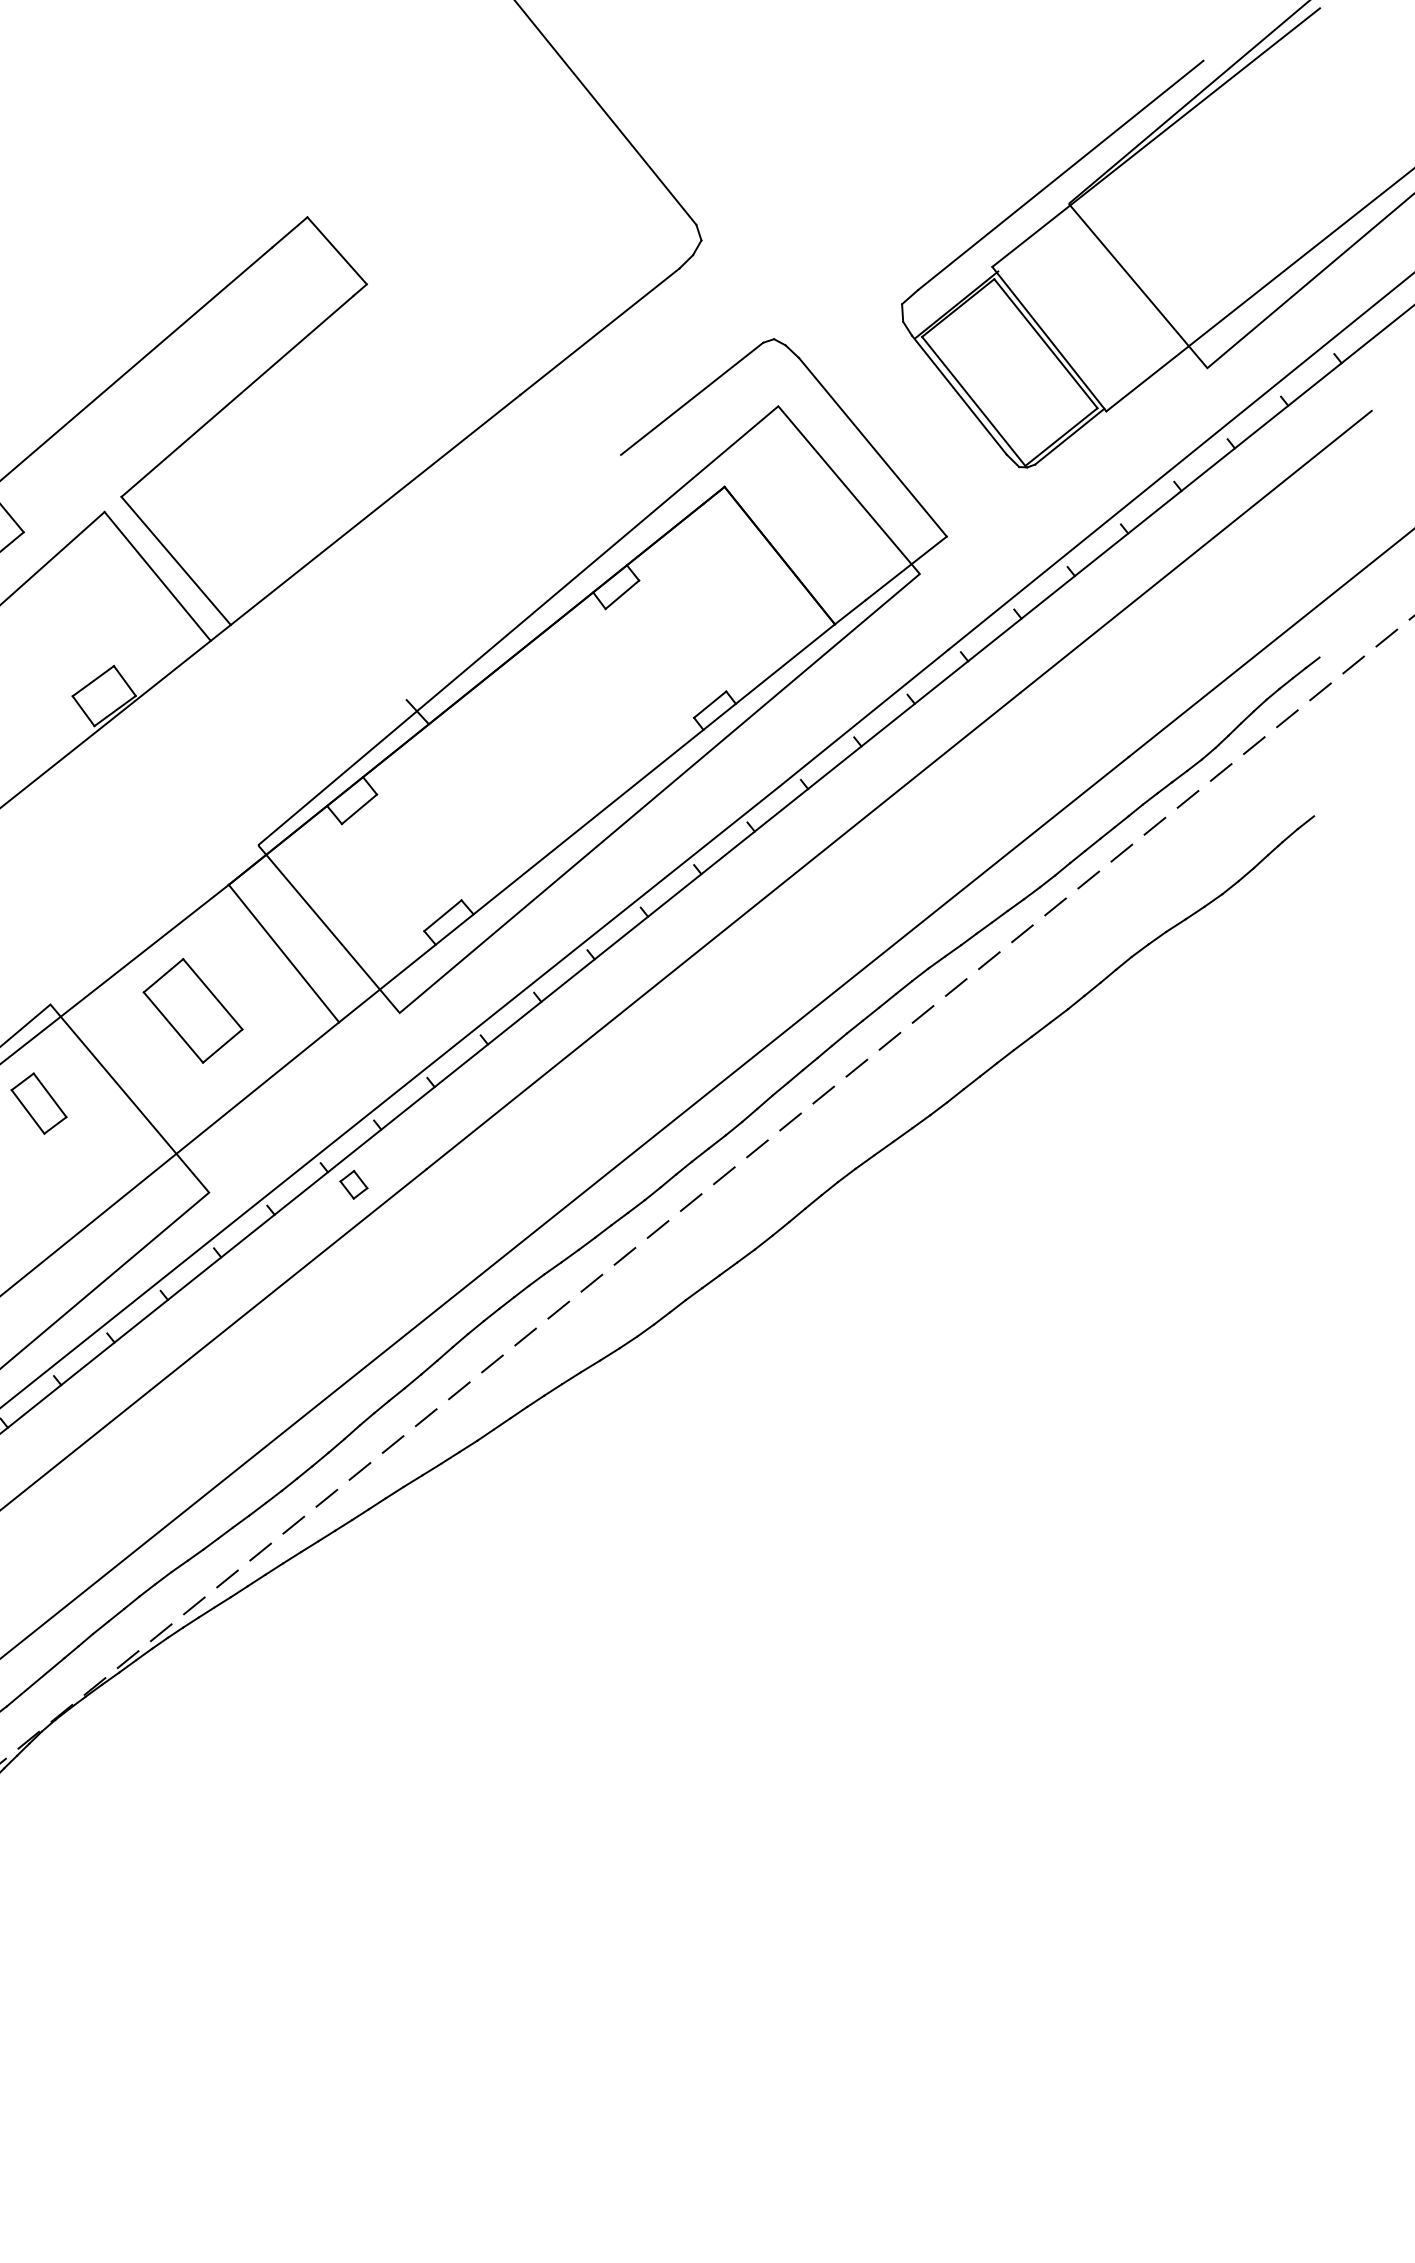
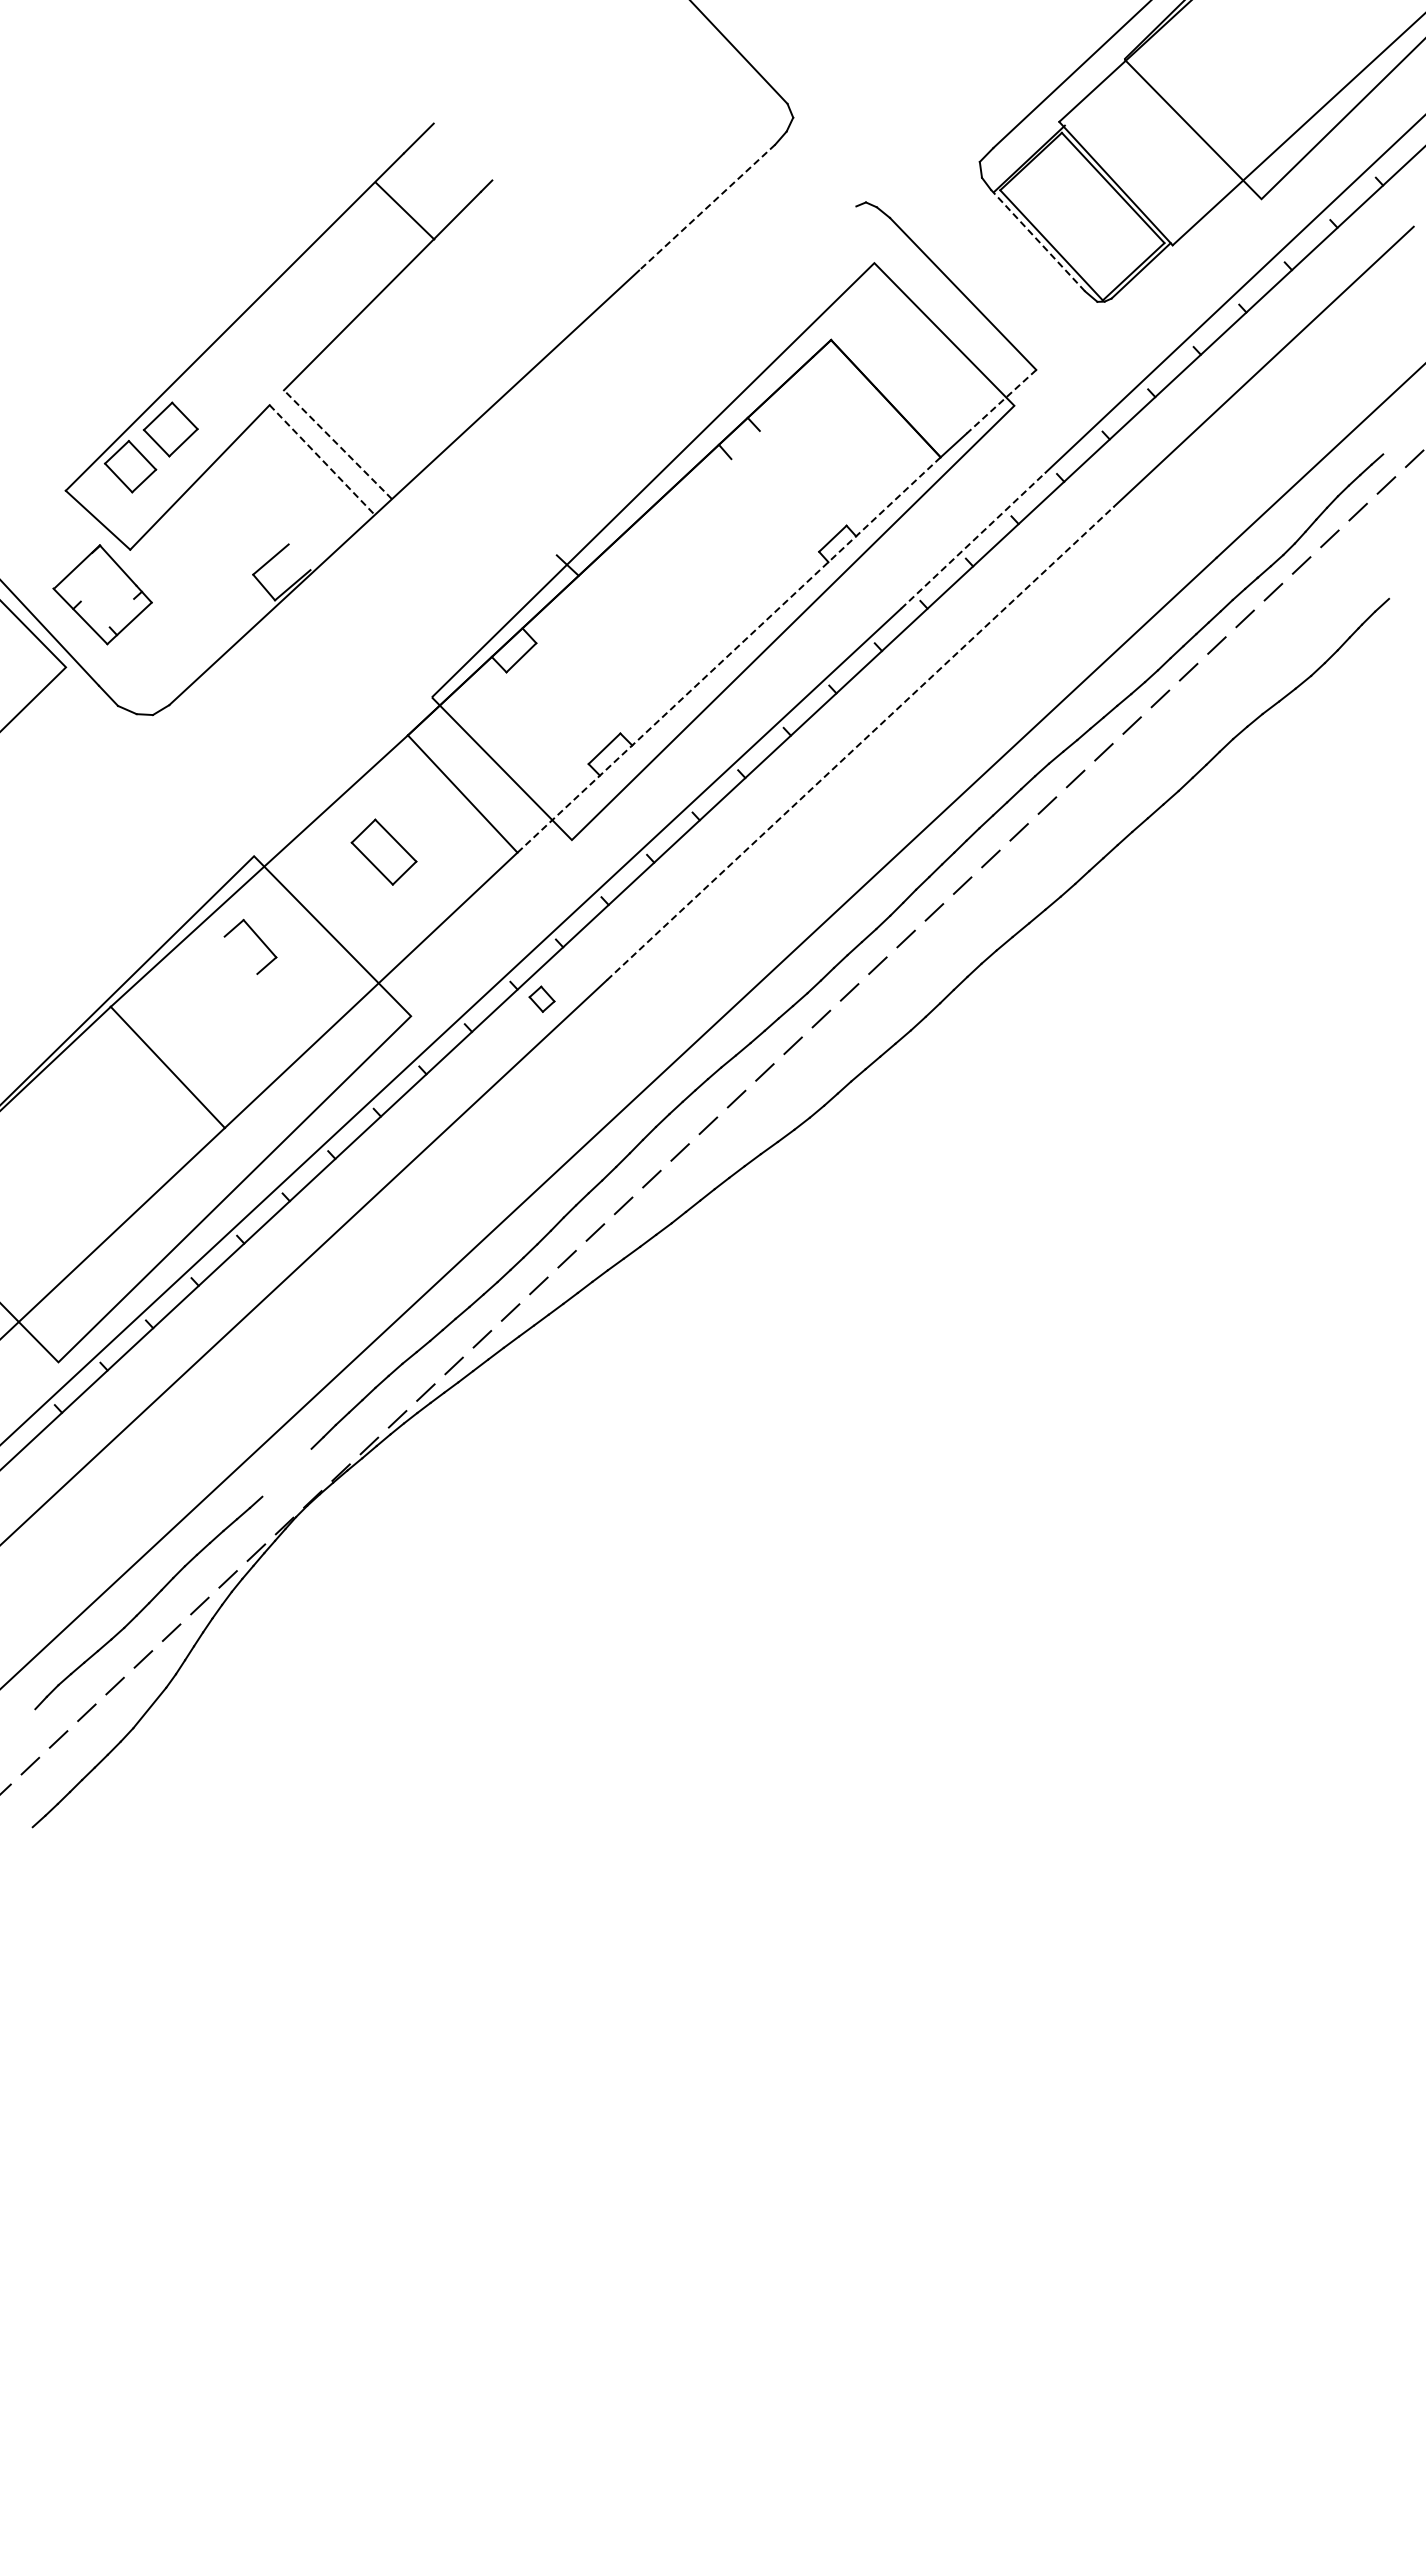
line: (336, 250) -> (404, 210), moved
line: (600, 331) -> (707, 207), solid -> dashed
line: (958, 394) -> (1037, 240), solid -> dashed
line: (692, 399) -> (795, 262), removed
line: (175, 560) -> (337, 444), solid -> dashed
line: (906, 569) -> (1001, 402), solid -> dashed
line: (157, 576) -> (322, 460), solid -> dashed
line: (622, 594) -> (745, 444), removed
line: (124, 681) -> (299, 557), removed
line: (863, 718) -> (973, 540), solid -> dashed
line: (587, 823) -> (729, 655), solid -> dashed
line: (723, 931) -> (860, 743), solid -> dashed
part: (192, 1010) -> (383, 851), size x0.7
line: (27, 1110) -> (240, 954), removed
line: (35, 1681) -> (286, 1472), removed

